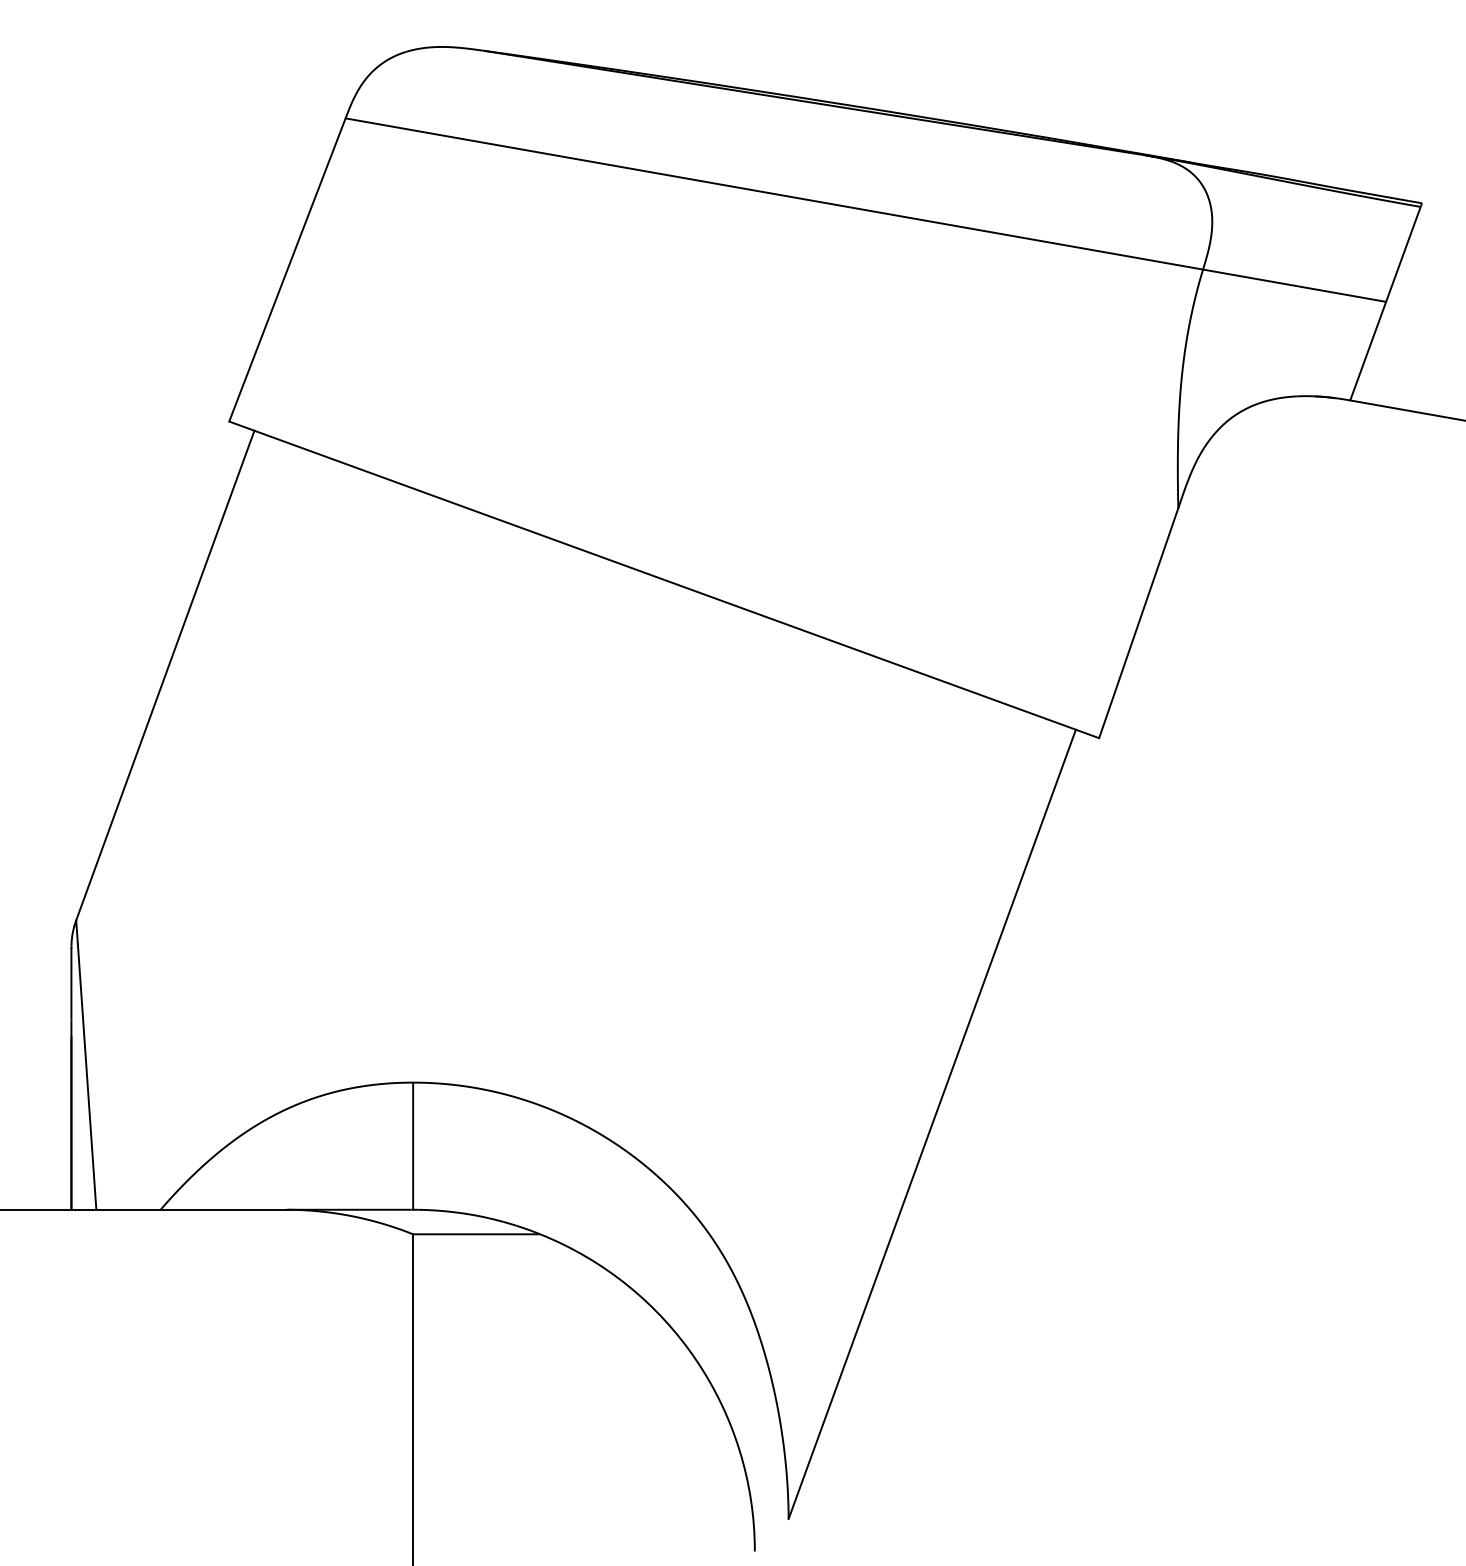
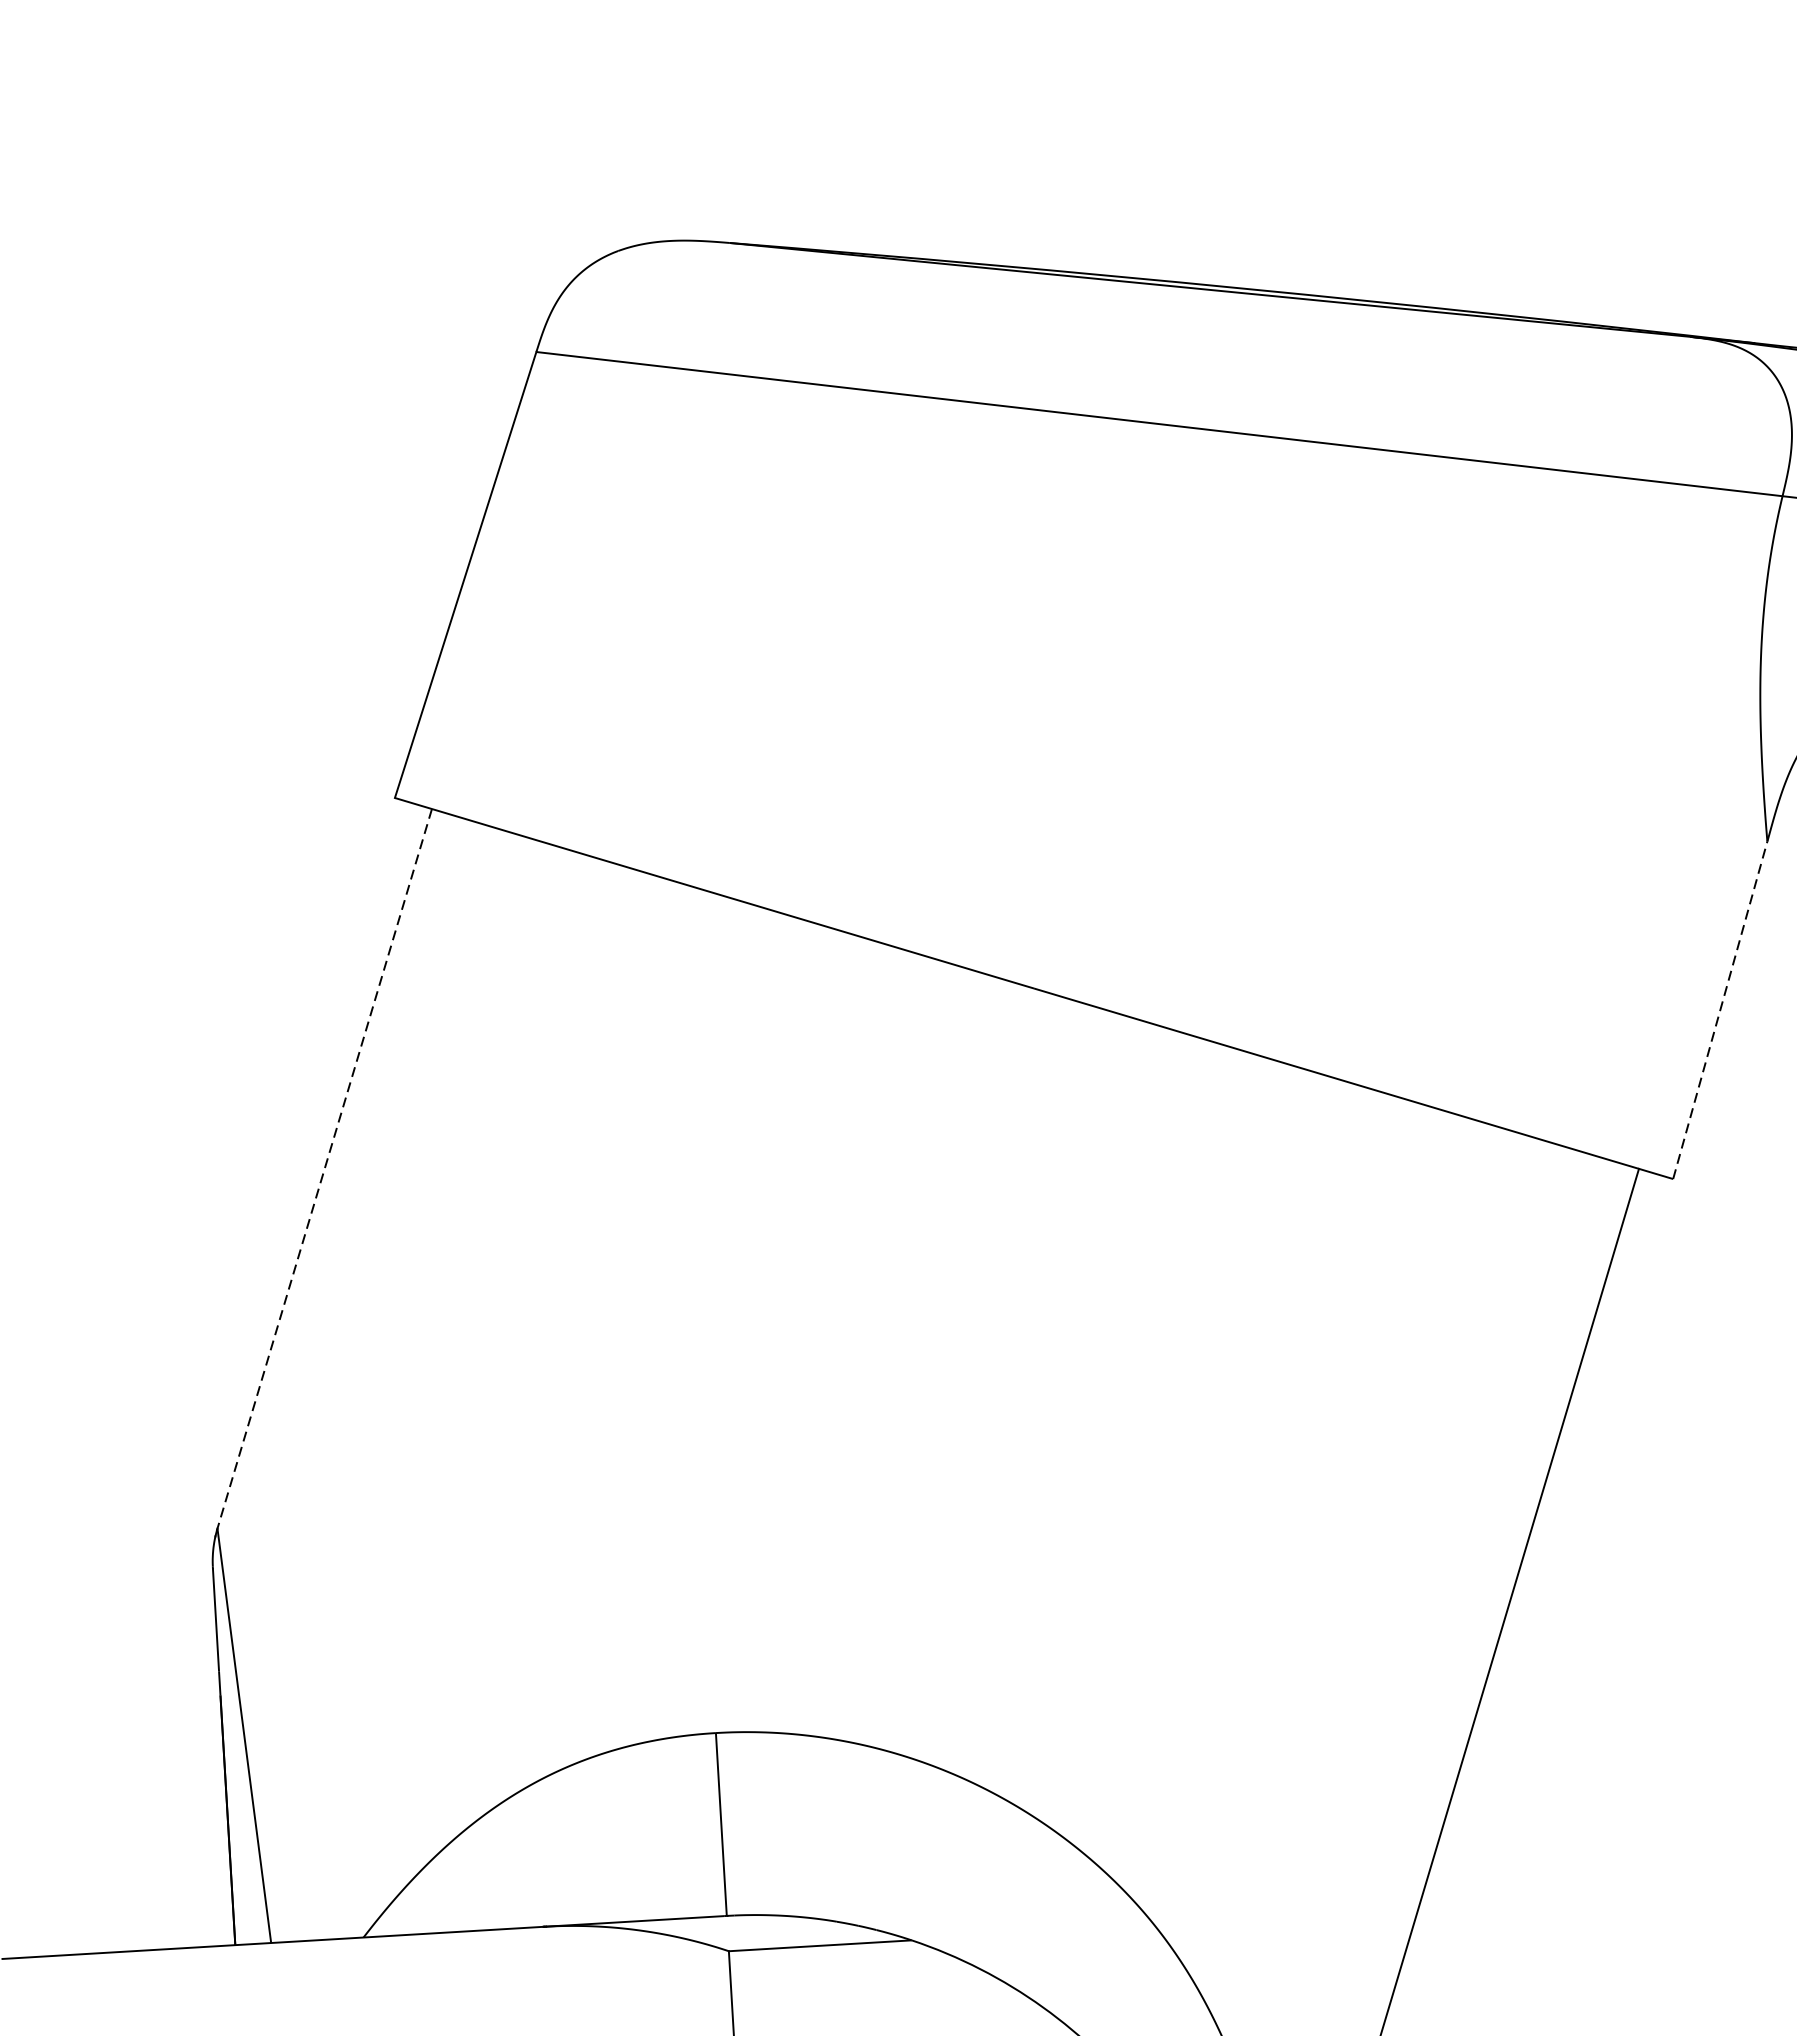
line: (1138, 623) -> (1719, 1010), solid -> dashed
line: (165, 675) -> (324, 1168), solid -> dashed

